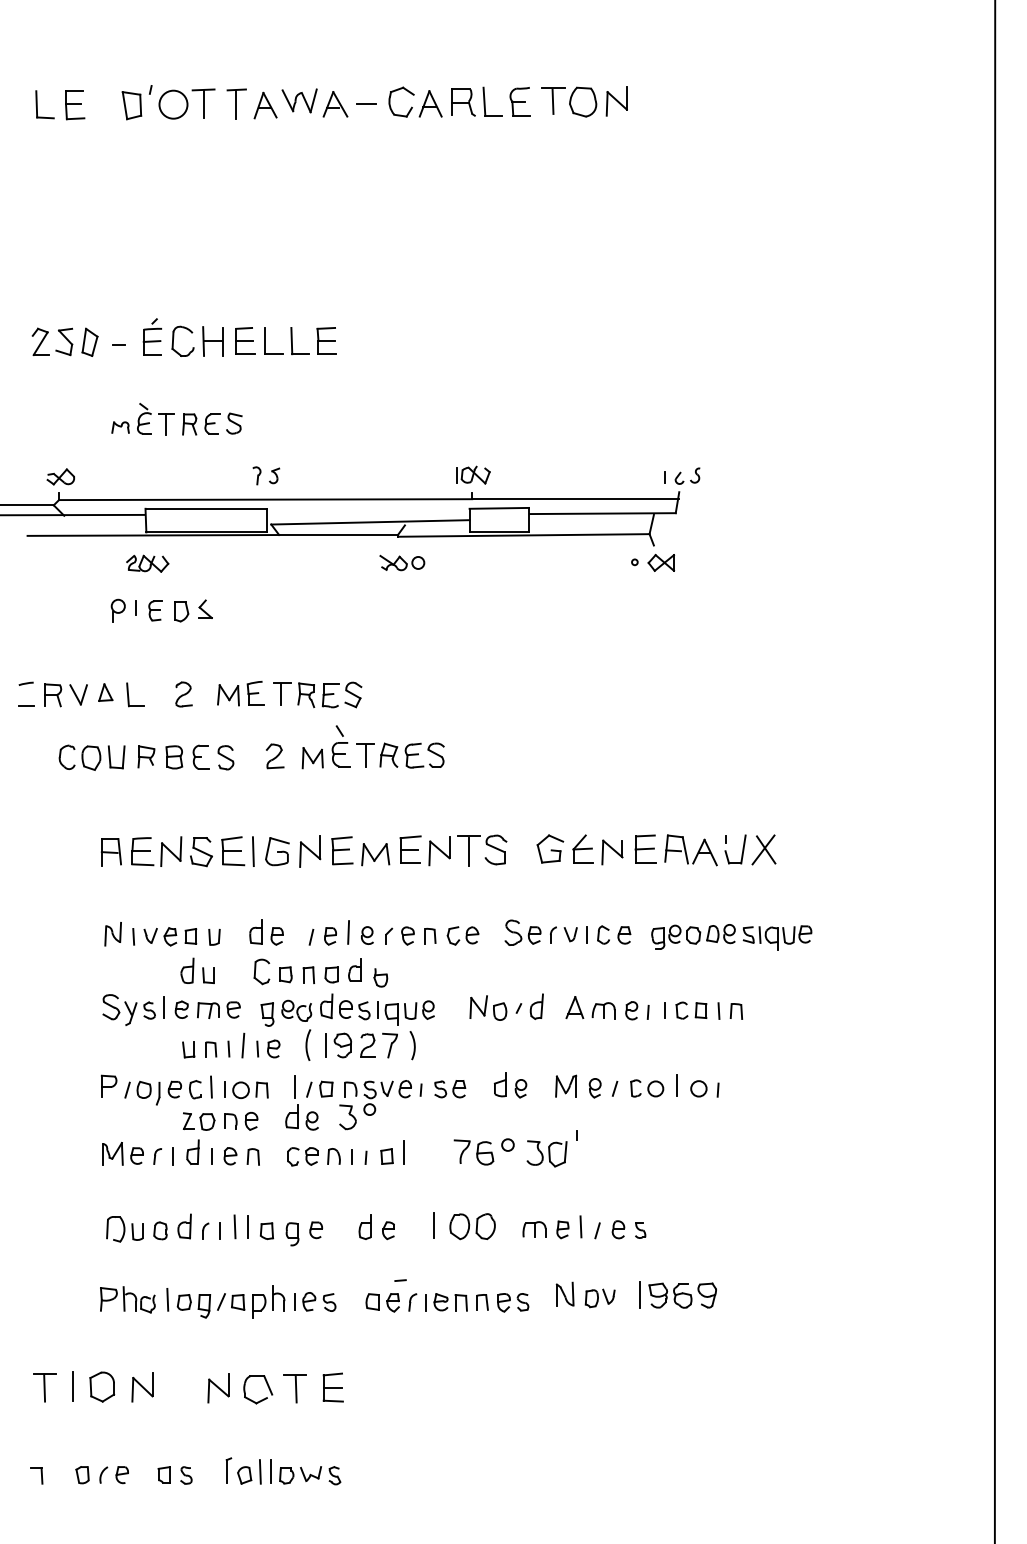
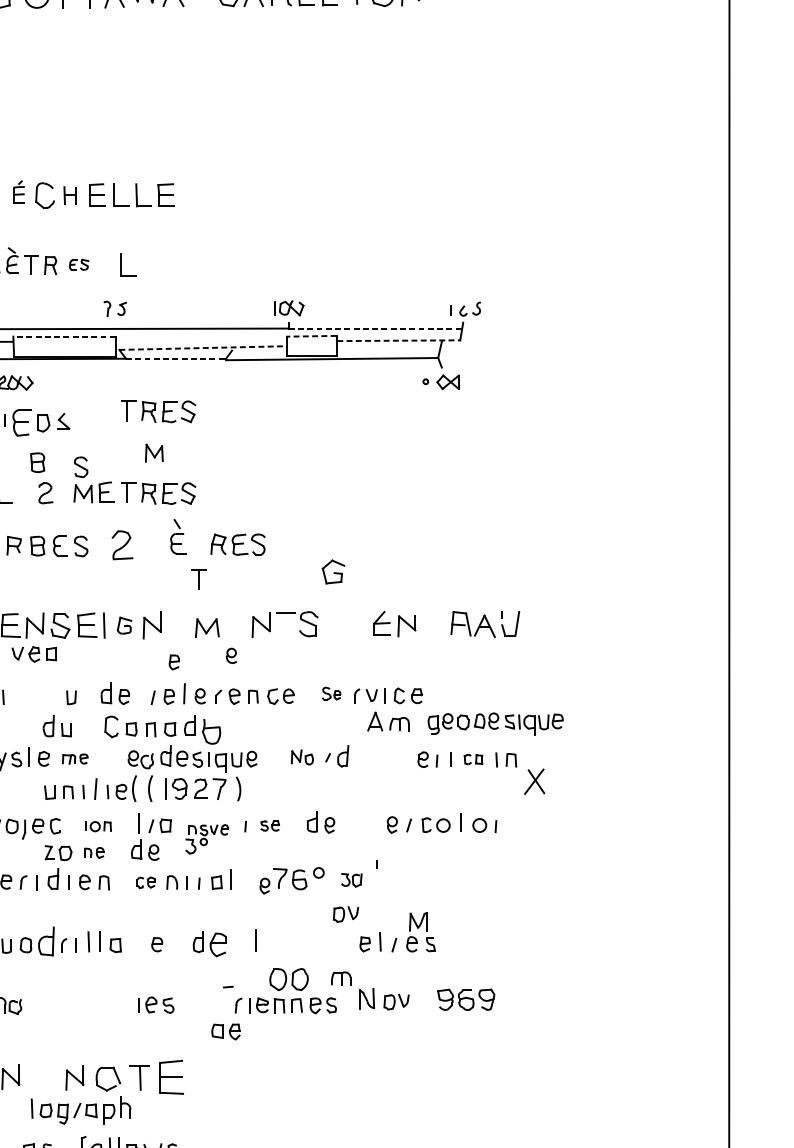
part: (151, 336) -> (18, 191), size x0.7
part: (212, 341) -> (69, 195), size x0.7
part: (223, 423) -> (79, 264), size x0.6
part: (273, 423) -> (121, 264), added
line: (575, 499) -> (375, 328), solid -> dashed
line: (206, 508) -> (64, 336), solid -> dashed
line: (499, 508) -> (311, 336), solid -> dashed
line: (602, 513) -> (398, 340), solid -> dashed
line: (370, 522) -> (202, 348), solid -> dashed
line: (339, 535) -> (176, 359), solid -> dashed
part: (402, 562) -> (229, 381), removed
part: (317, 597) -> (158, 411), added
part: (155, 610) -> (21, 422), size x1.6
part: (174, 658) -> (37, 462), added
part: (225, 663) -> (80, 467), added
part: (365, 755) -> (198, 579), moved
part: (275, 756) -> (122, 545), size x1.4
part: (312, 758) -> (154, 453), moved
part: (550, 848) -> (333, 571), moved
part: (645, 848) -> (434, 622), removed
part: (410, 849) -> (236, 623), removed
part: (763, 849) -> (534, 781), moved
part: (342, 850) -> (179, 624), removed
part: (277, 851) -> (124, 625), size x0.7
line: (468, 852) -> (285, 626), removed
part: (404, 887) -> (231, 655), added
part: (336, 895) -> (174, 662), added
part: (522, 932) -> (331, 693), size x0.6
part: (170, 936) -> (34, 654), moved
part: (731, 937) -> (495, 724), moved
part: (380, 977) -> (211, 731), size x1.6
part: (488, 1007) -> (302, 756), size x0.7
part: (590, 1007) -> (388, 721), moved
part: (218, 1009) -> (74, 758), size x0.7
part: (691, 1010) -> (473, 759), size x0.7
part: (267, 1014) -> (116, 762), removed
arc: (288, 1044) -> (133, 788), added
part: (566, 1085) -> (418, 921), moved
line: (211, 1086) -> (68, 823), removed
part: (246, 1089) -> (98, 826), size x0.7
part: (450, 1089) -> (270, 826), size x0.7
part: (375, 1105) -> (207, 839), size x0.7
part: (241, 1121) -> (94, 853), size x0.7
part: (546, 1153) -> (351, 880), size x0.6
part: (302, 1156) -> (145, 882), size x0.7
part: (443, 1160) -> (264, 885), added
part: (539, 1194) -> (345, 914), added
part: (184, 1226) -> (46, 941), size x1.4
part: (472, 1226) -> (288, 979), moved
part: (534, 1229) -> (341, 978), moved
part: (388, 1230) -> (218, 944), size x1.6
part: (292, 1234) -> (137, 948), removed
line: (639, 1294) -> (429, 998), removed
part: (225, 1301) -> (80, 1110), moved
part: (382, 1302) -> (225, 1031), moved
part: (332, 1387) -> (170, 1077), size x1.4

